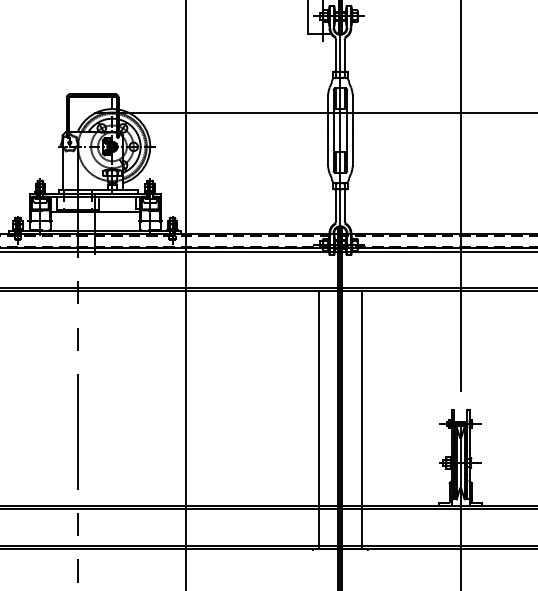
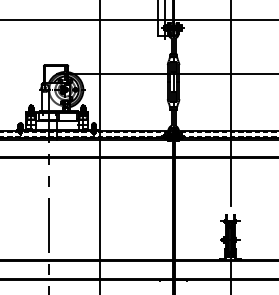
line: (319, 420) -> (163, 219), removed
line: (361, 420) -> (183, 219), removed

